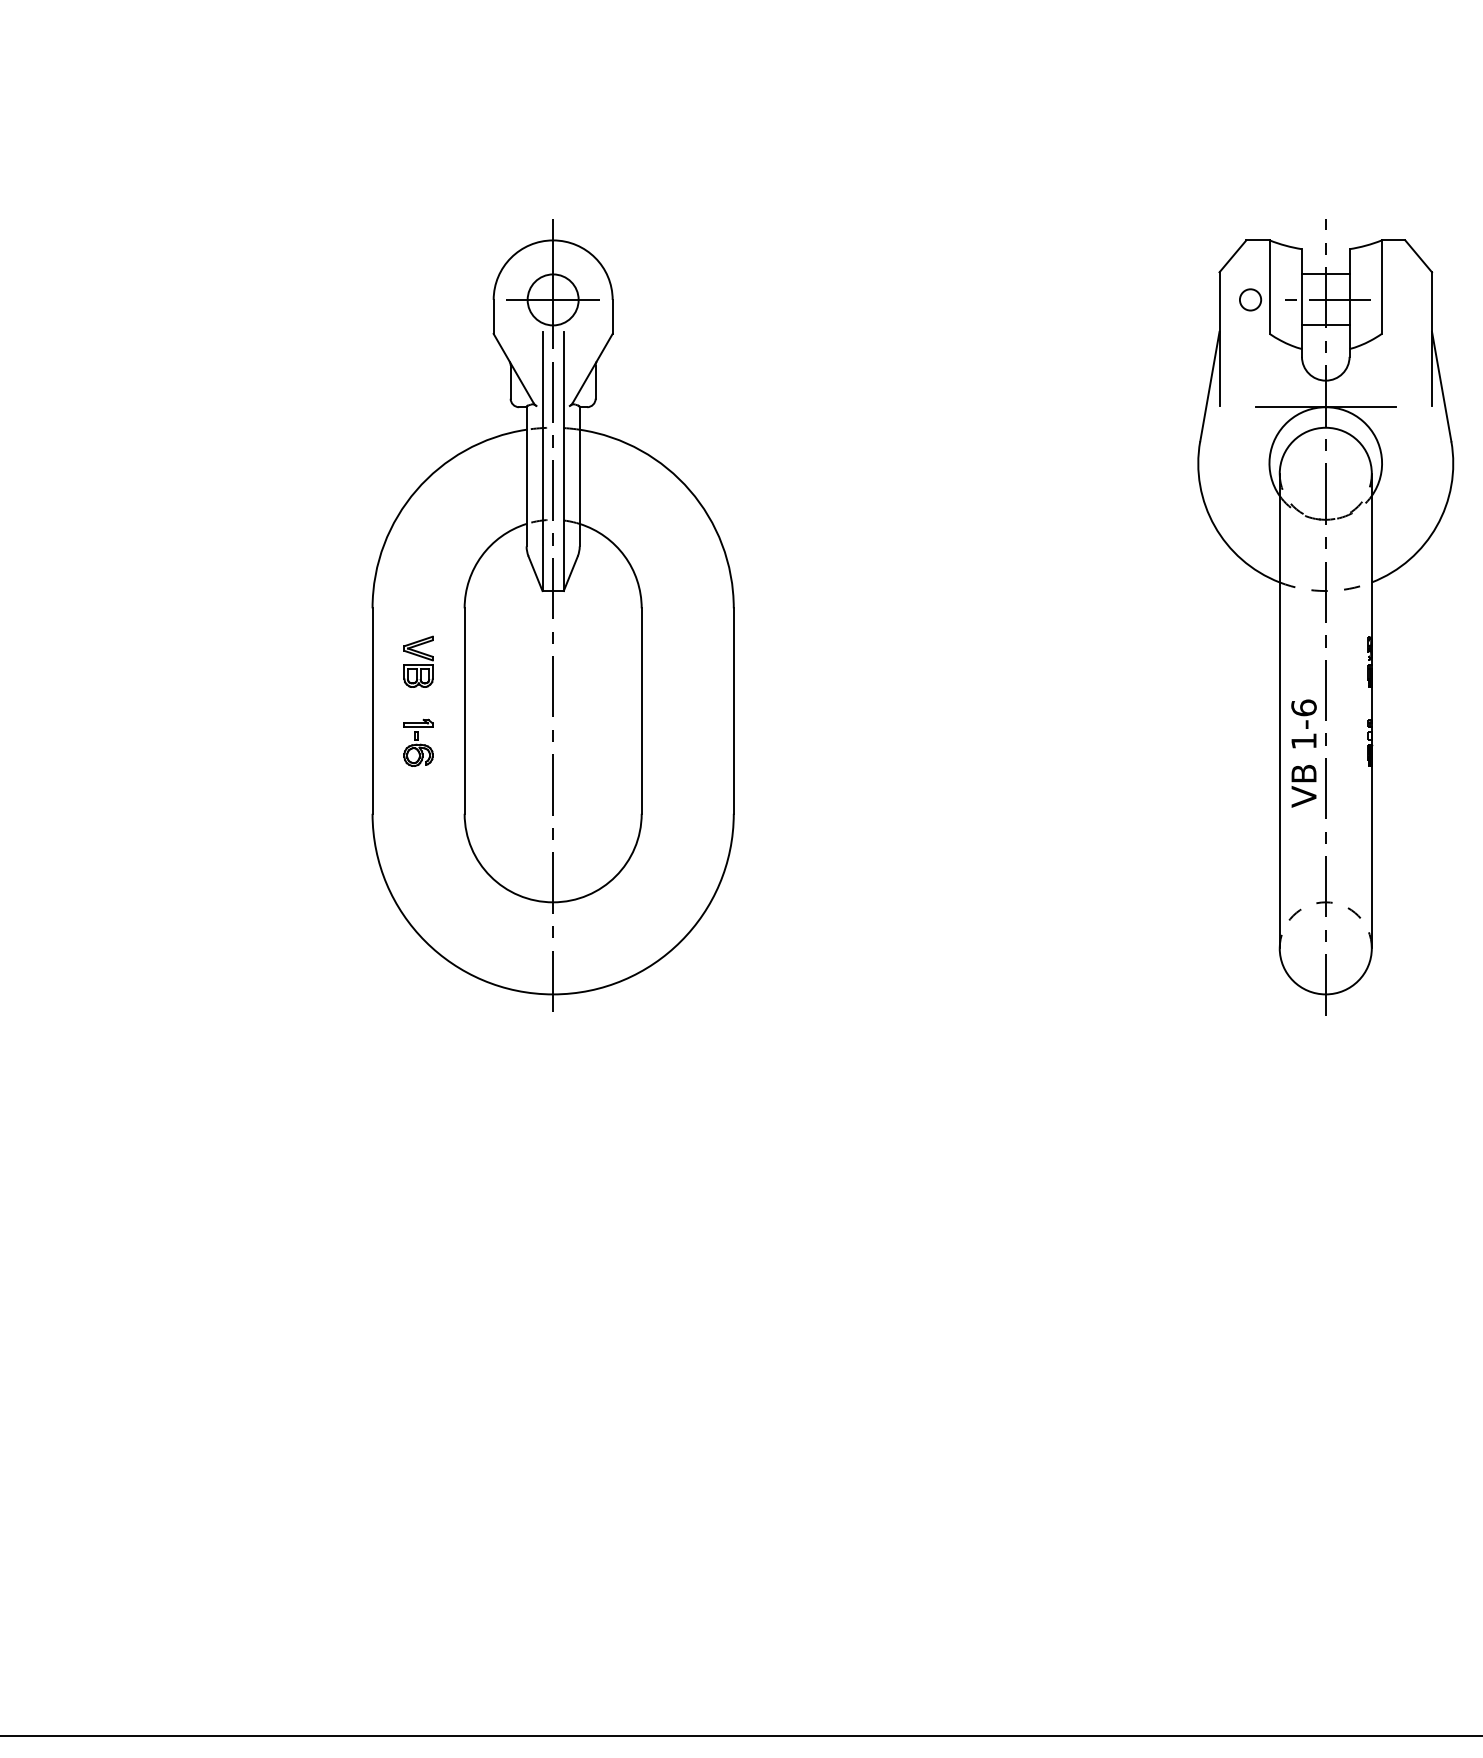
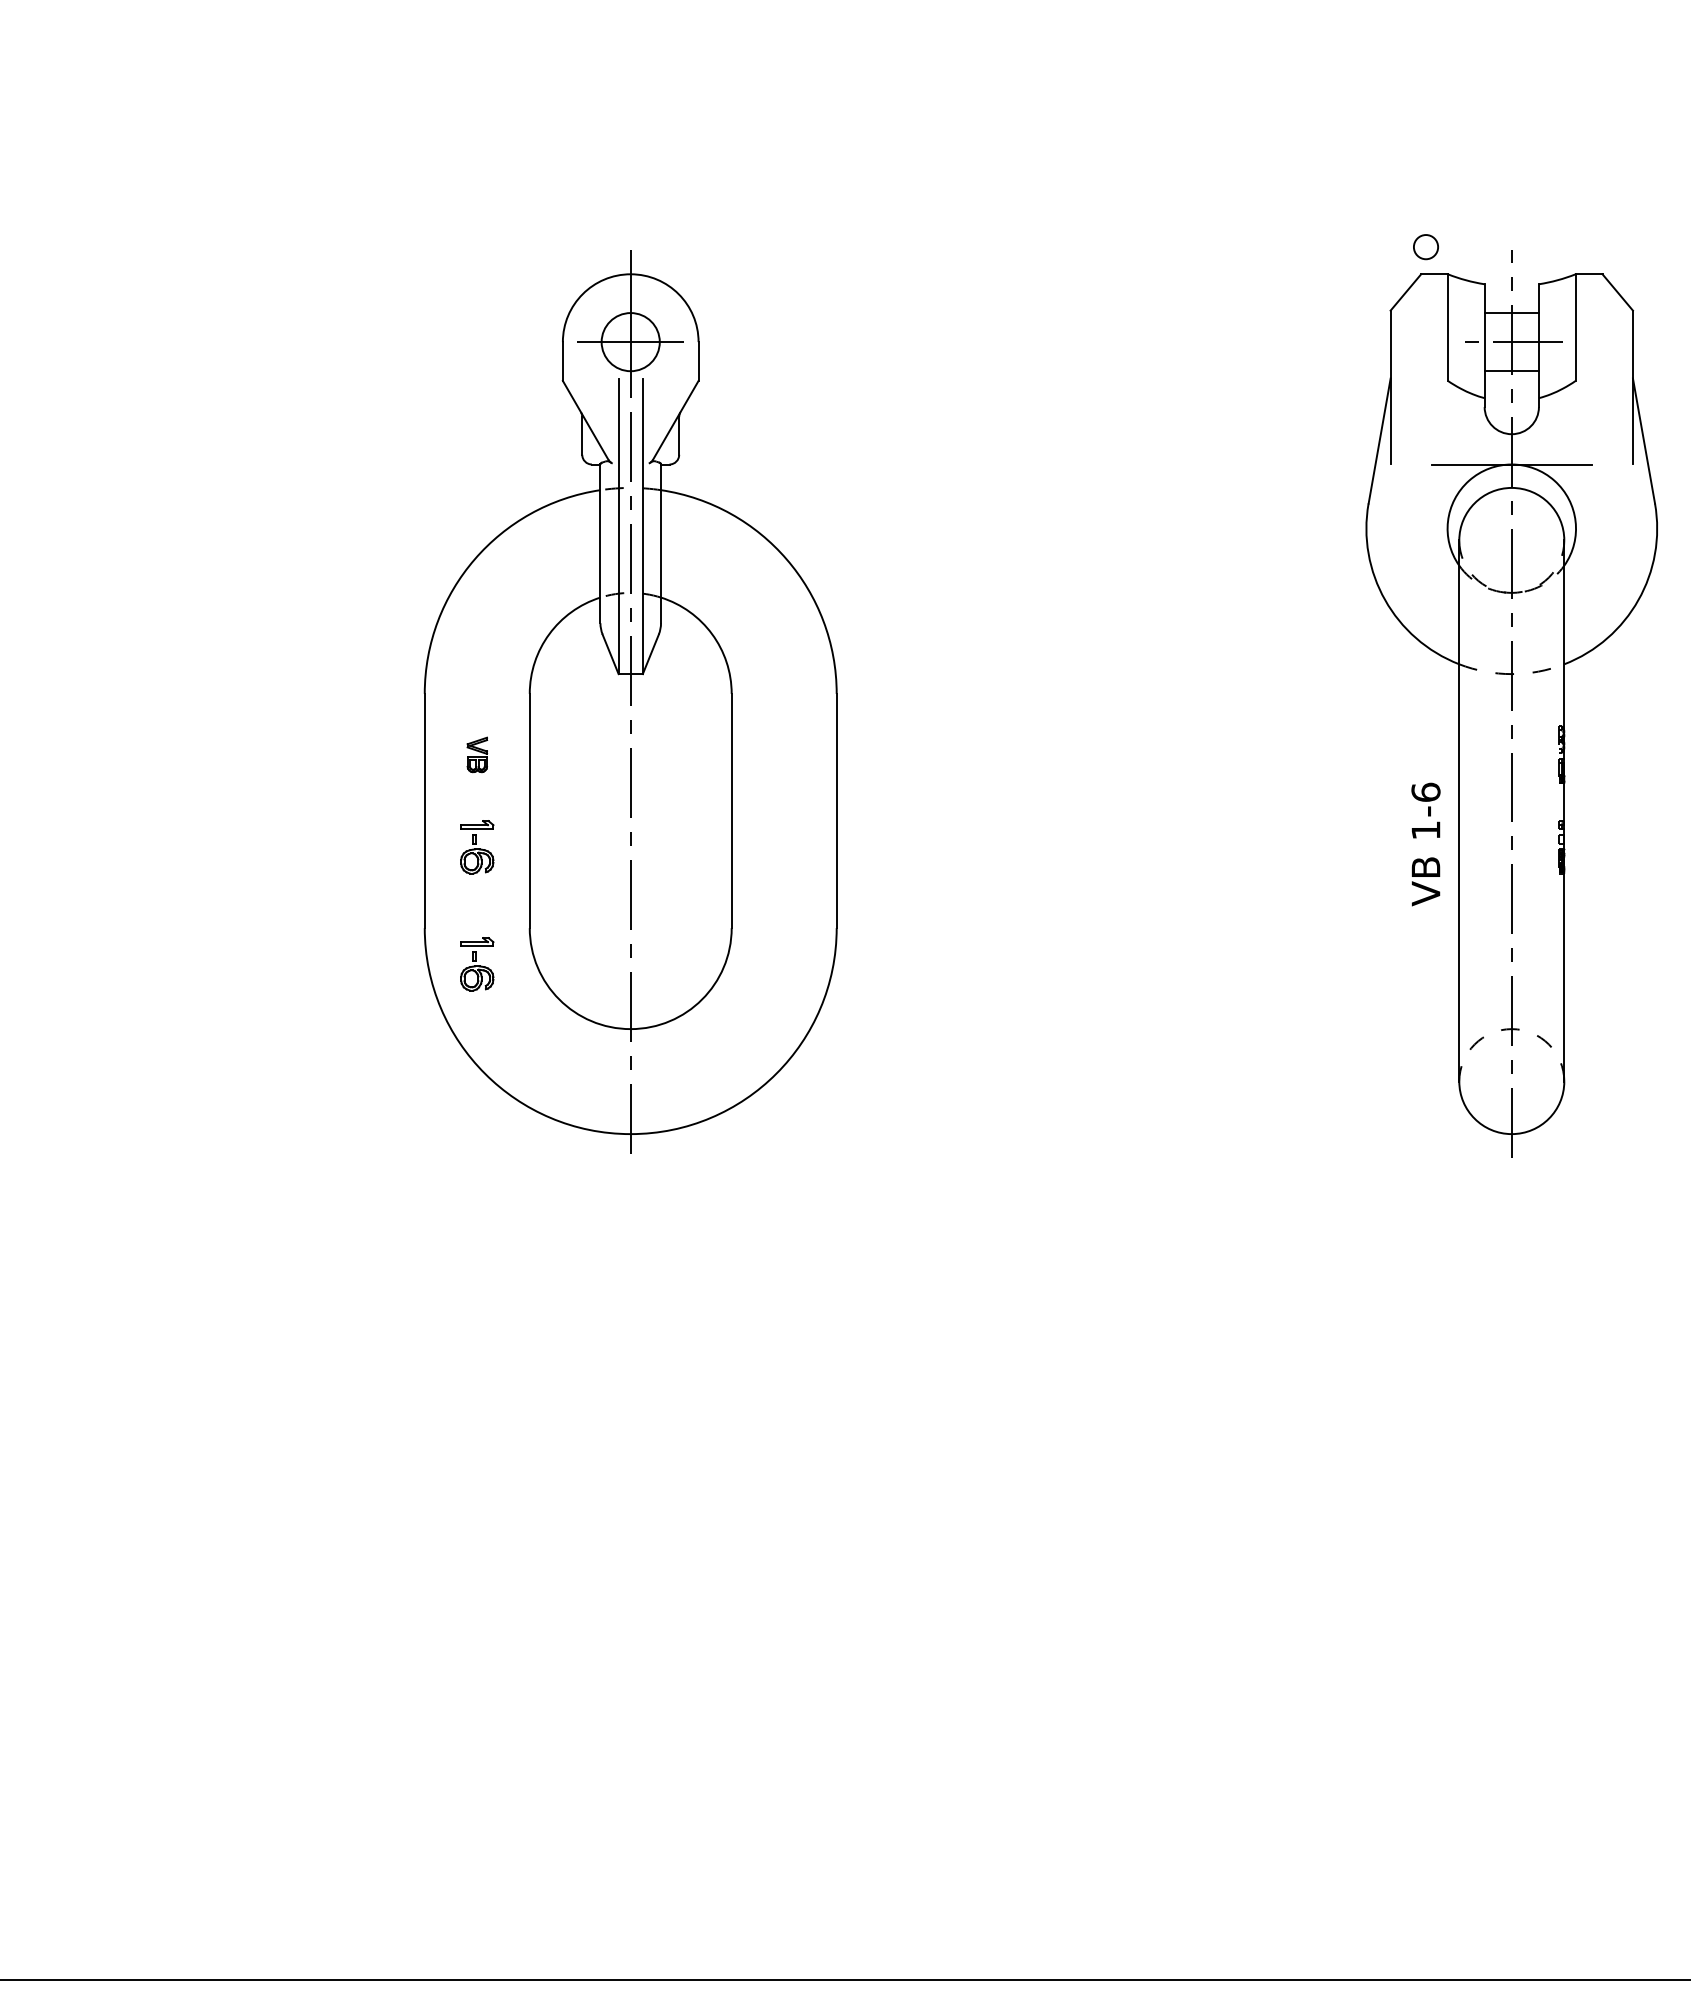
circle: (1250, 300) -> (1425, 247), moved
part: (418, 661) -> (477, 754), size x0.6
text: (1303, 753) -> (1425, 844), moved
part: (418, 845) -> (477, 964), added

